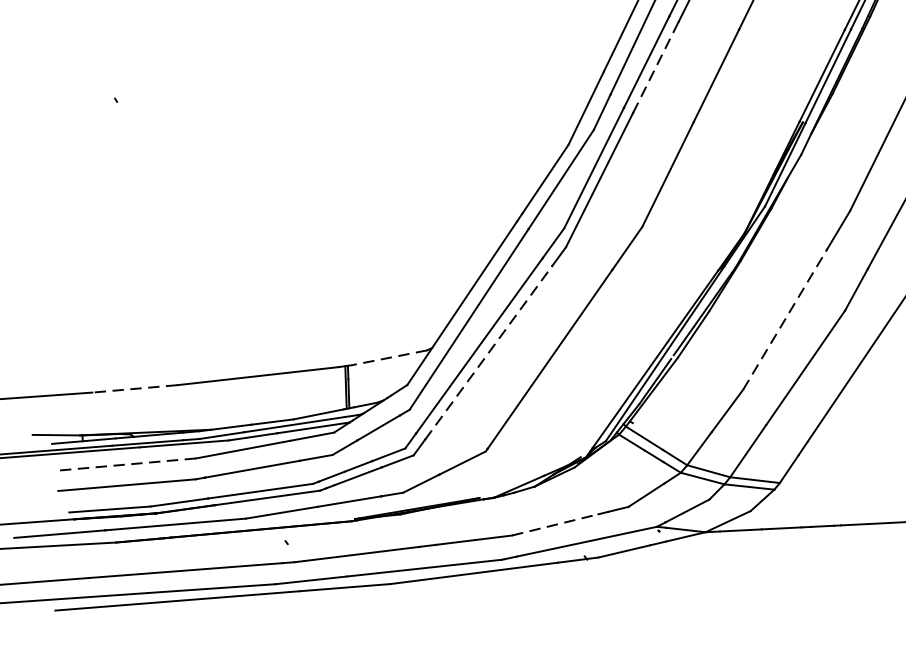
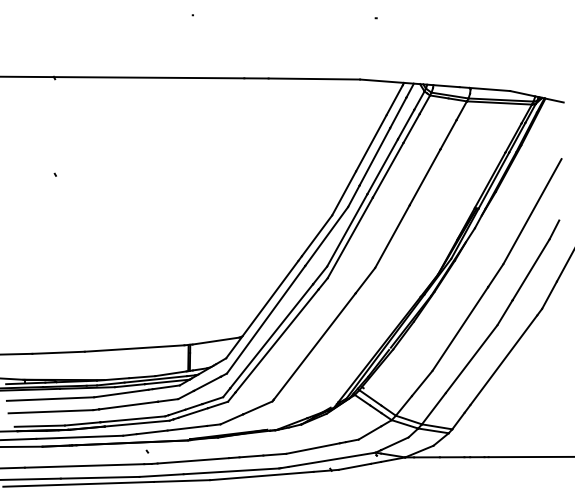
line: (656, 66) -> (388, 169), dashed -> solid
line: (785, 318) -> (460, 328), dashed -> solid
line: (489, 352) -> (277, 340), dashed -> solid
line: (388, 358) -> (215, 341), dashed -> solid
line: (134, 388) -> (58, 352), dashed -> solid
line: (125, 465) -> (50, 399), dashed -> solid
line: (555, 524) -> (313, 448), dashed -> solid

